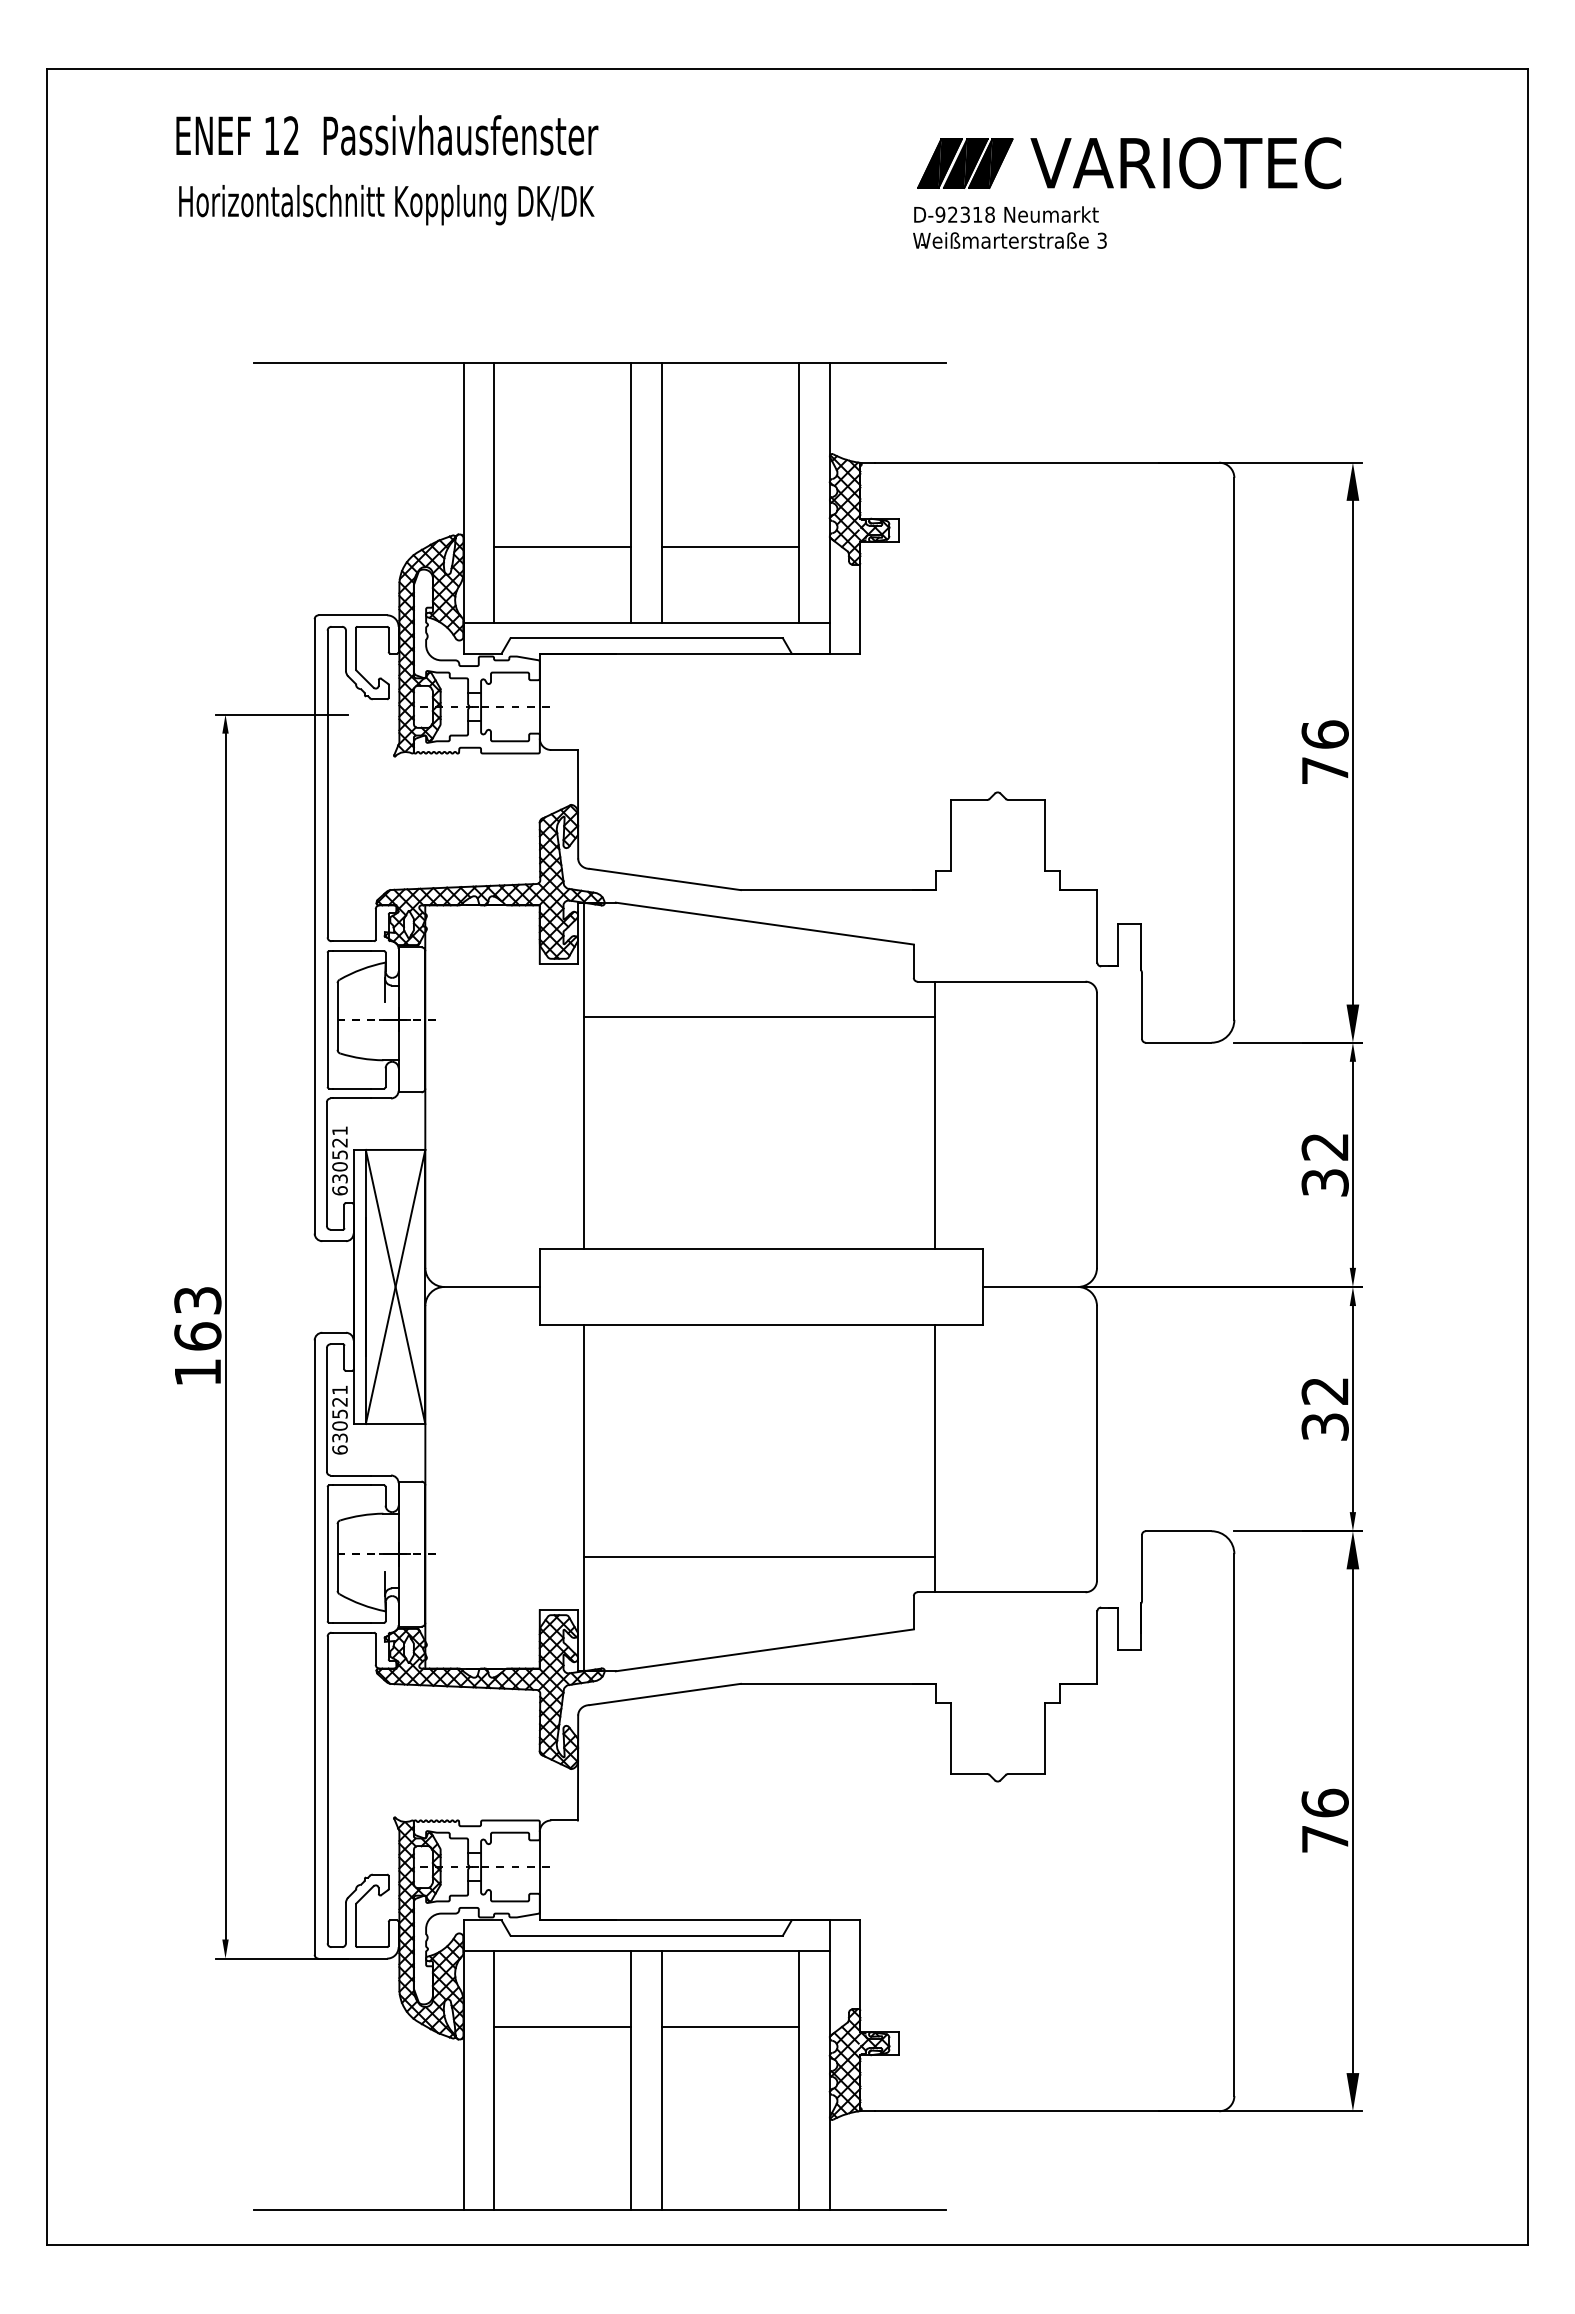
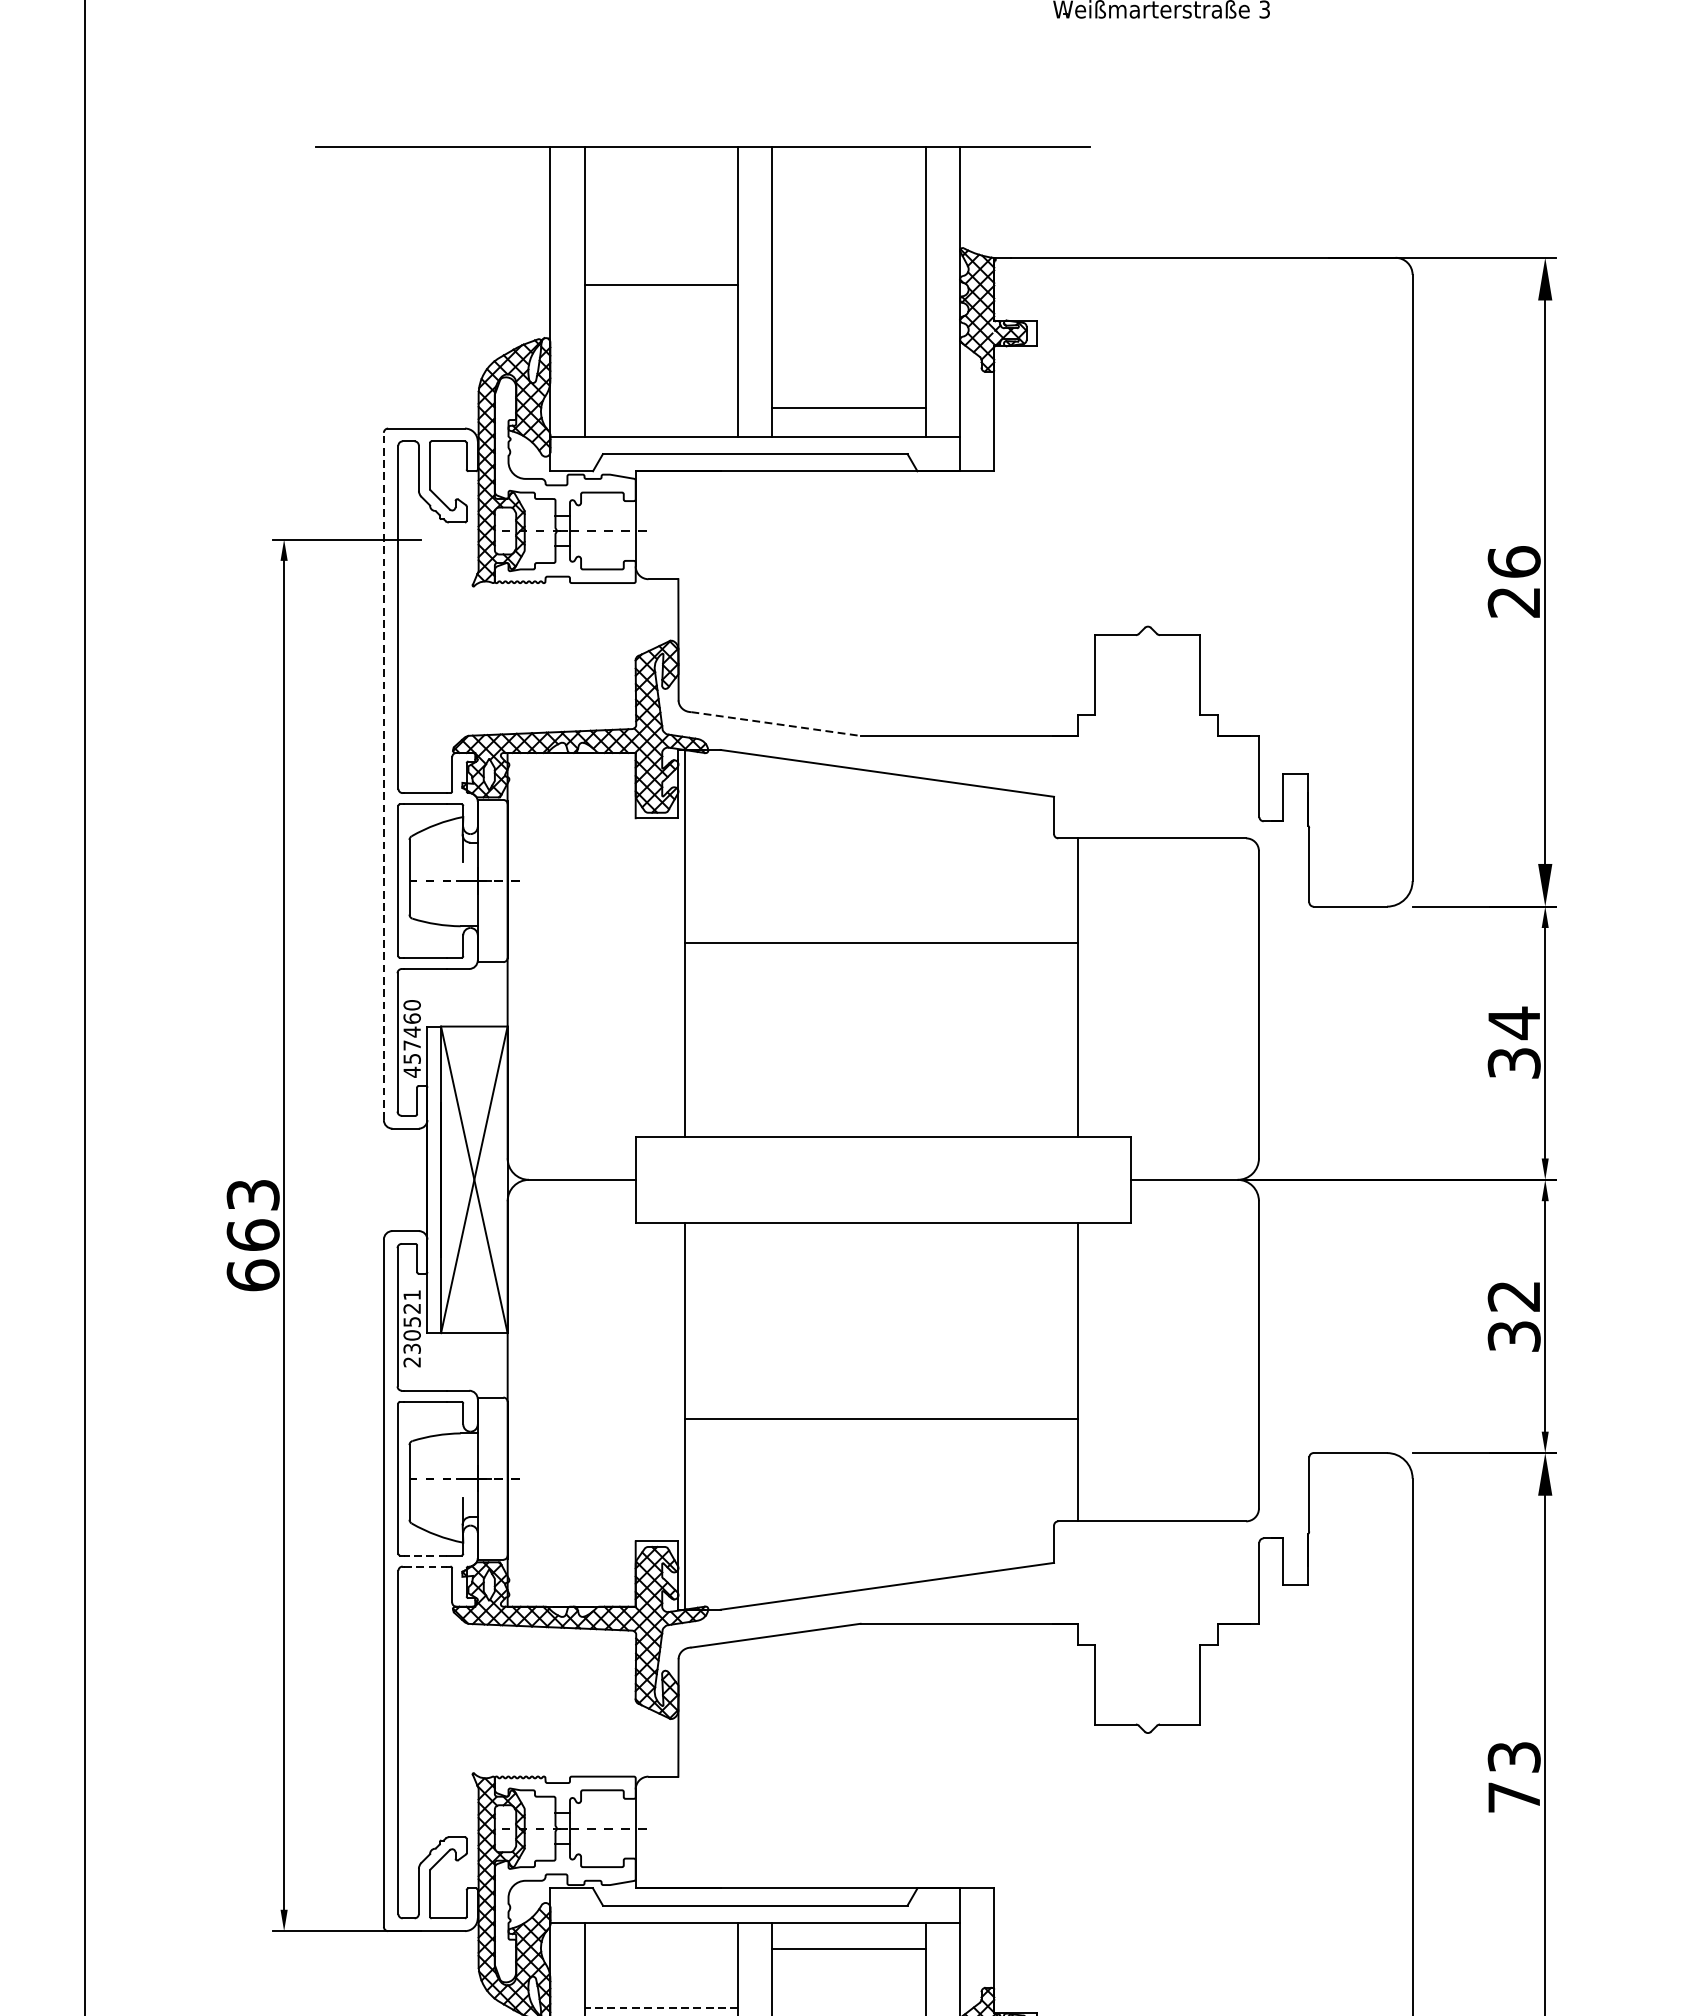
line: (562, 546) -> (661, 284), moved
line: (730, 546) -> (849, 407), moved
text: (1324, 770) -> (1513, 602), 76 -> 26
line: (665, 879) -> (776, 724), solid -> dashed
line: (314, 925) -> (383, 775), solid -> dashed
line: (759, 1017) -> (881, 943), moved
text: (1324, 1146) -> (1513, 1022), 32 -> 34
text: (339, 1160) -> (411, 1038), 630521 -> 457460
text: (197, 1372) -> (252, 1275), 163 -> 663
text: (339, 1449) -> (411, 1361), 630521 -> 230521
line: (759, 1556) -> (881, 1418), moved
line: (351, 1622) -> (425, 1555), solid -> dashed
line: (352, 1632) -> (426, 1566), solid -> dashed
text: (1324, 1802) -> (1513, 1756), 76 -> 73
line: (562, 2027) -> (661, 2008), solid -> dashed
line: (730, 2027) -> (849, 1948), moved

